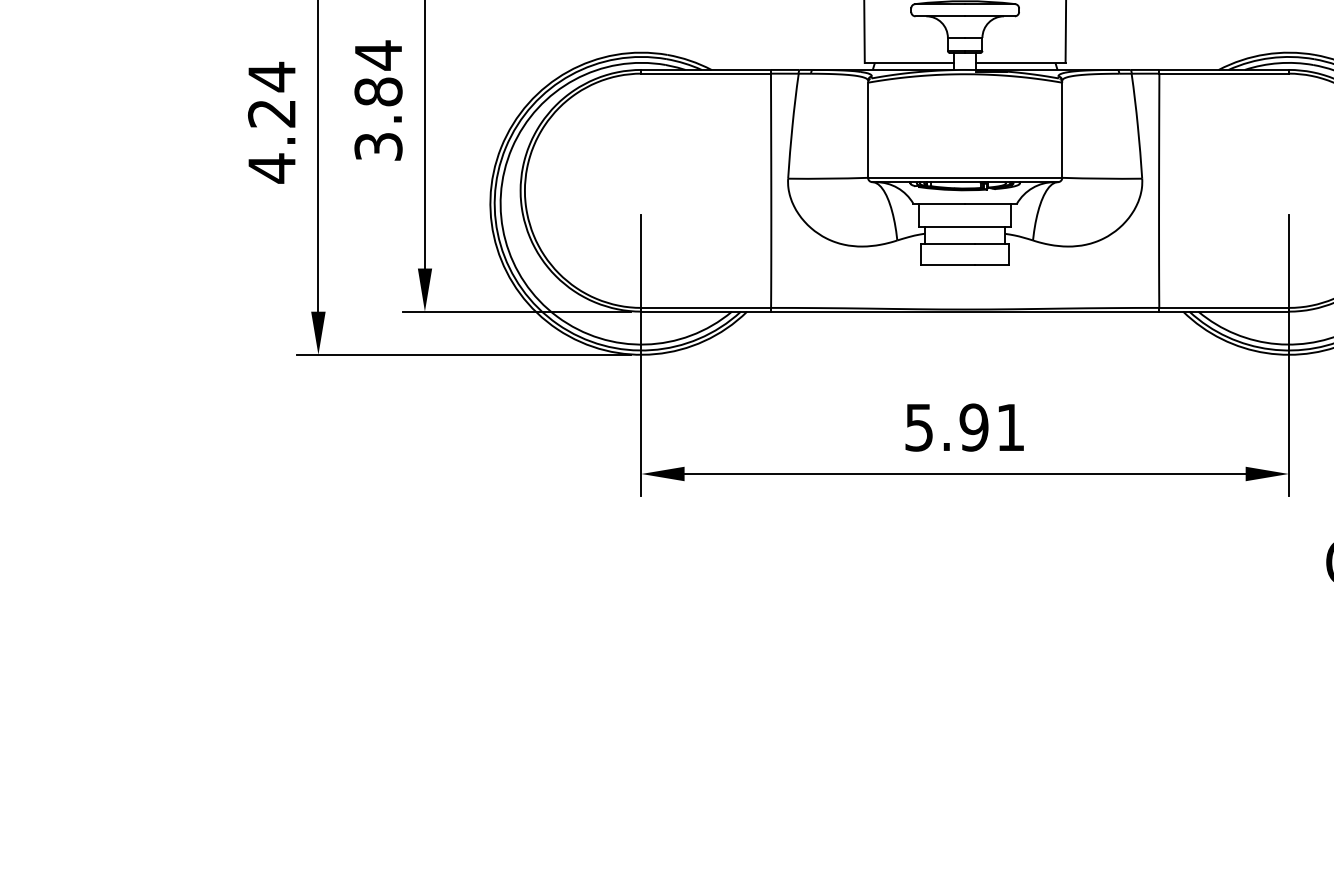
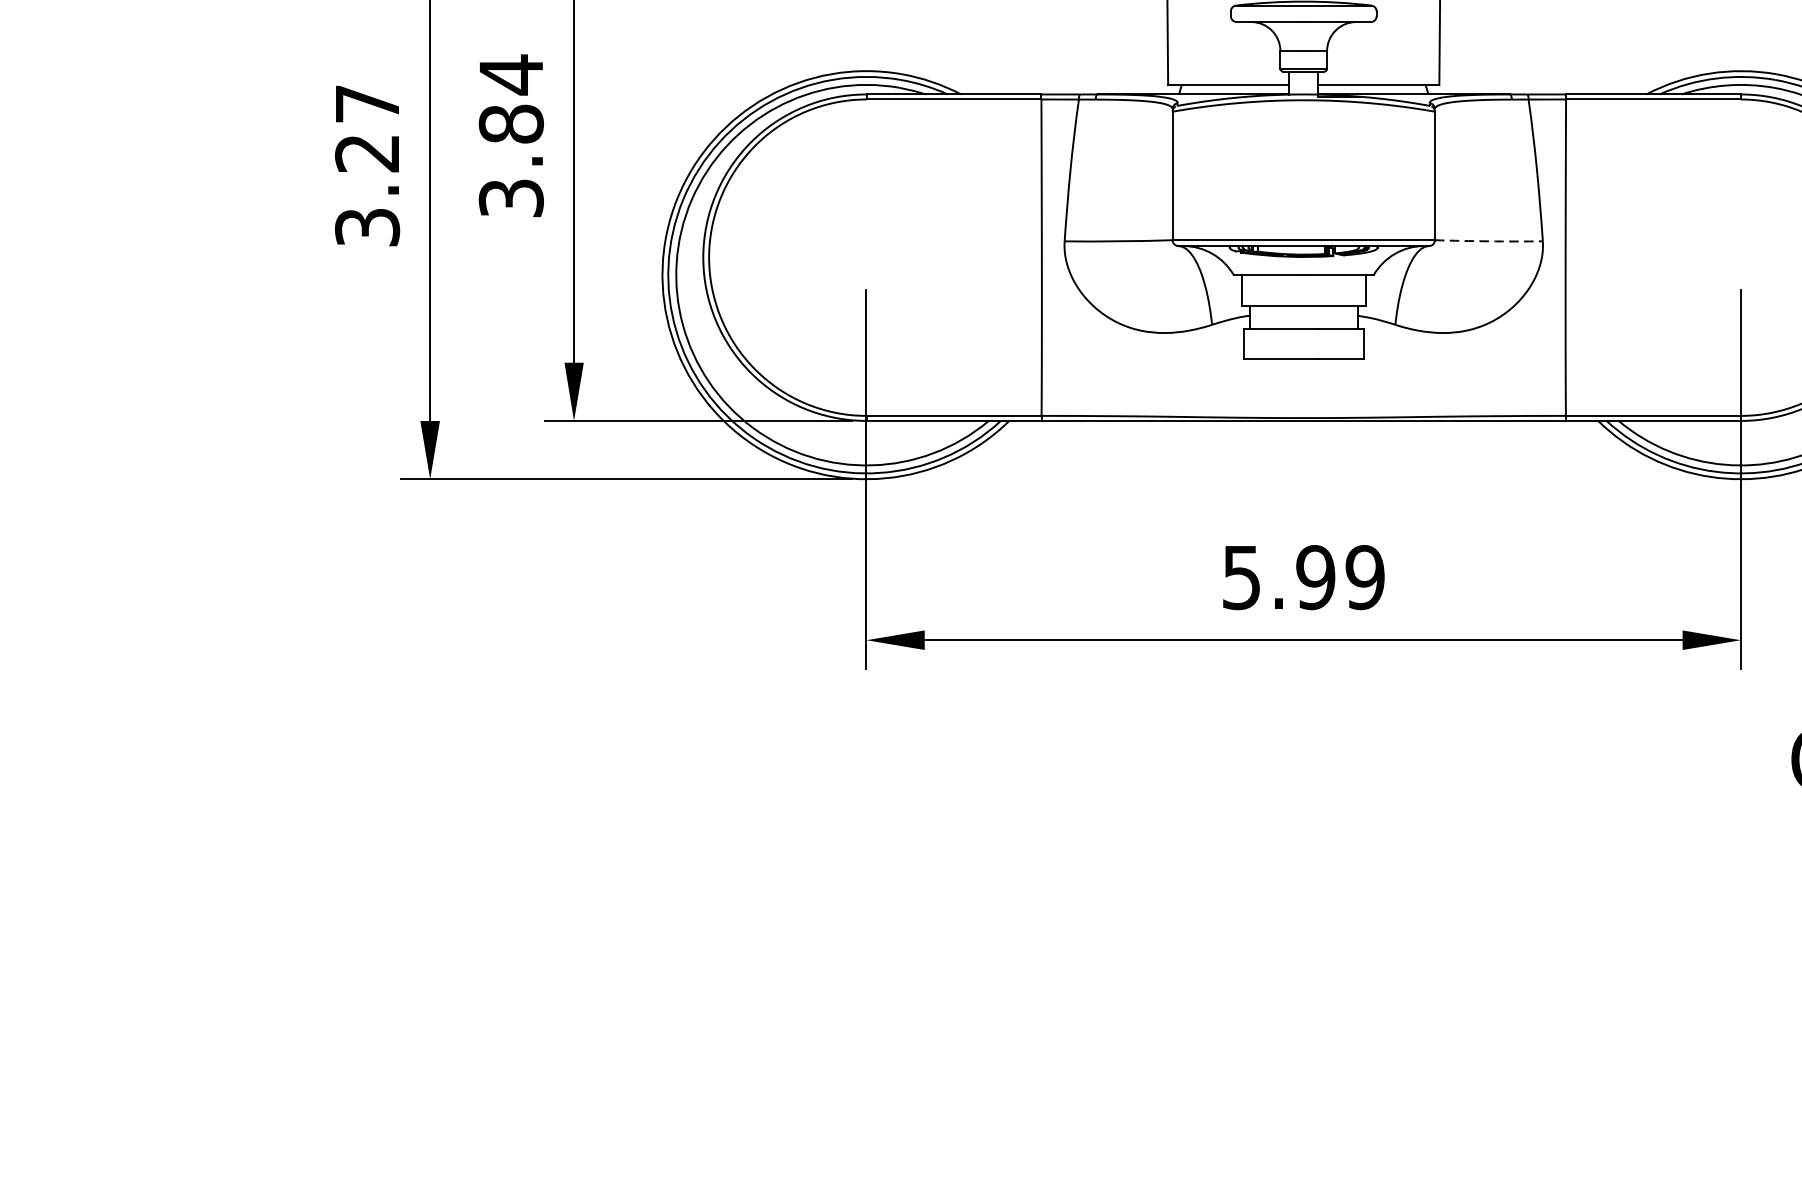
text: (271, 122) -> (366, 165), 4.24 -> 3.27
arc: (1102, 178) -> (1489, 241), solid -> dashed
text: (1010, 427) -> (1364, 577), 5.91 -> 5.99

